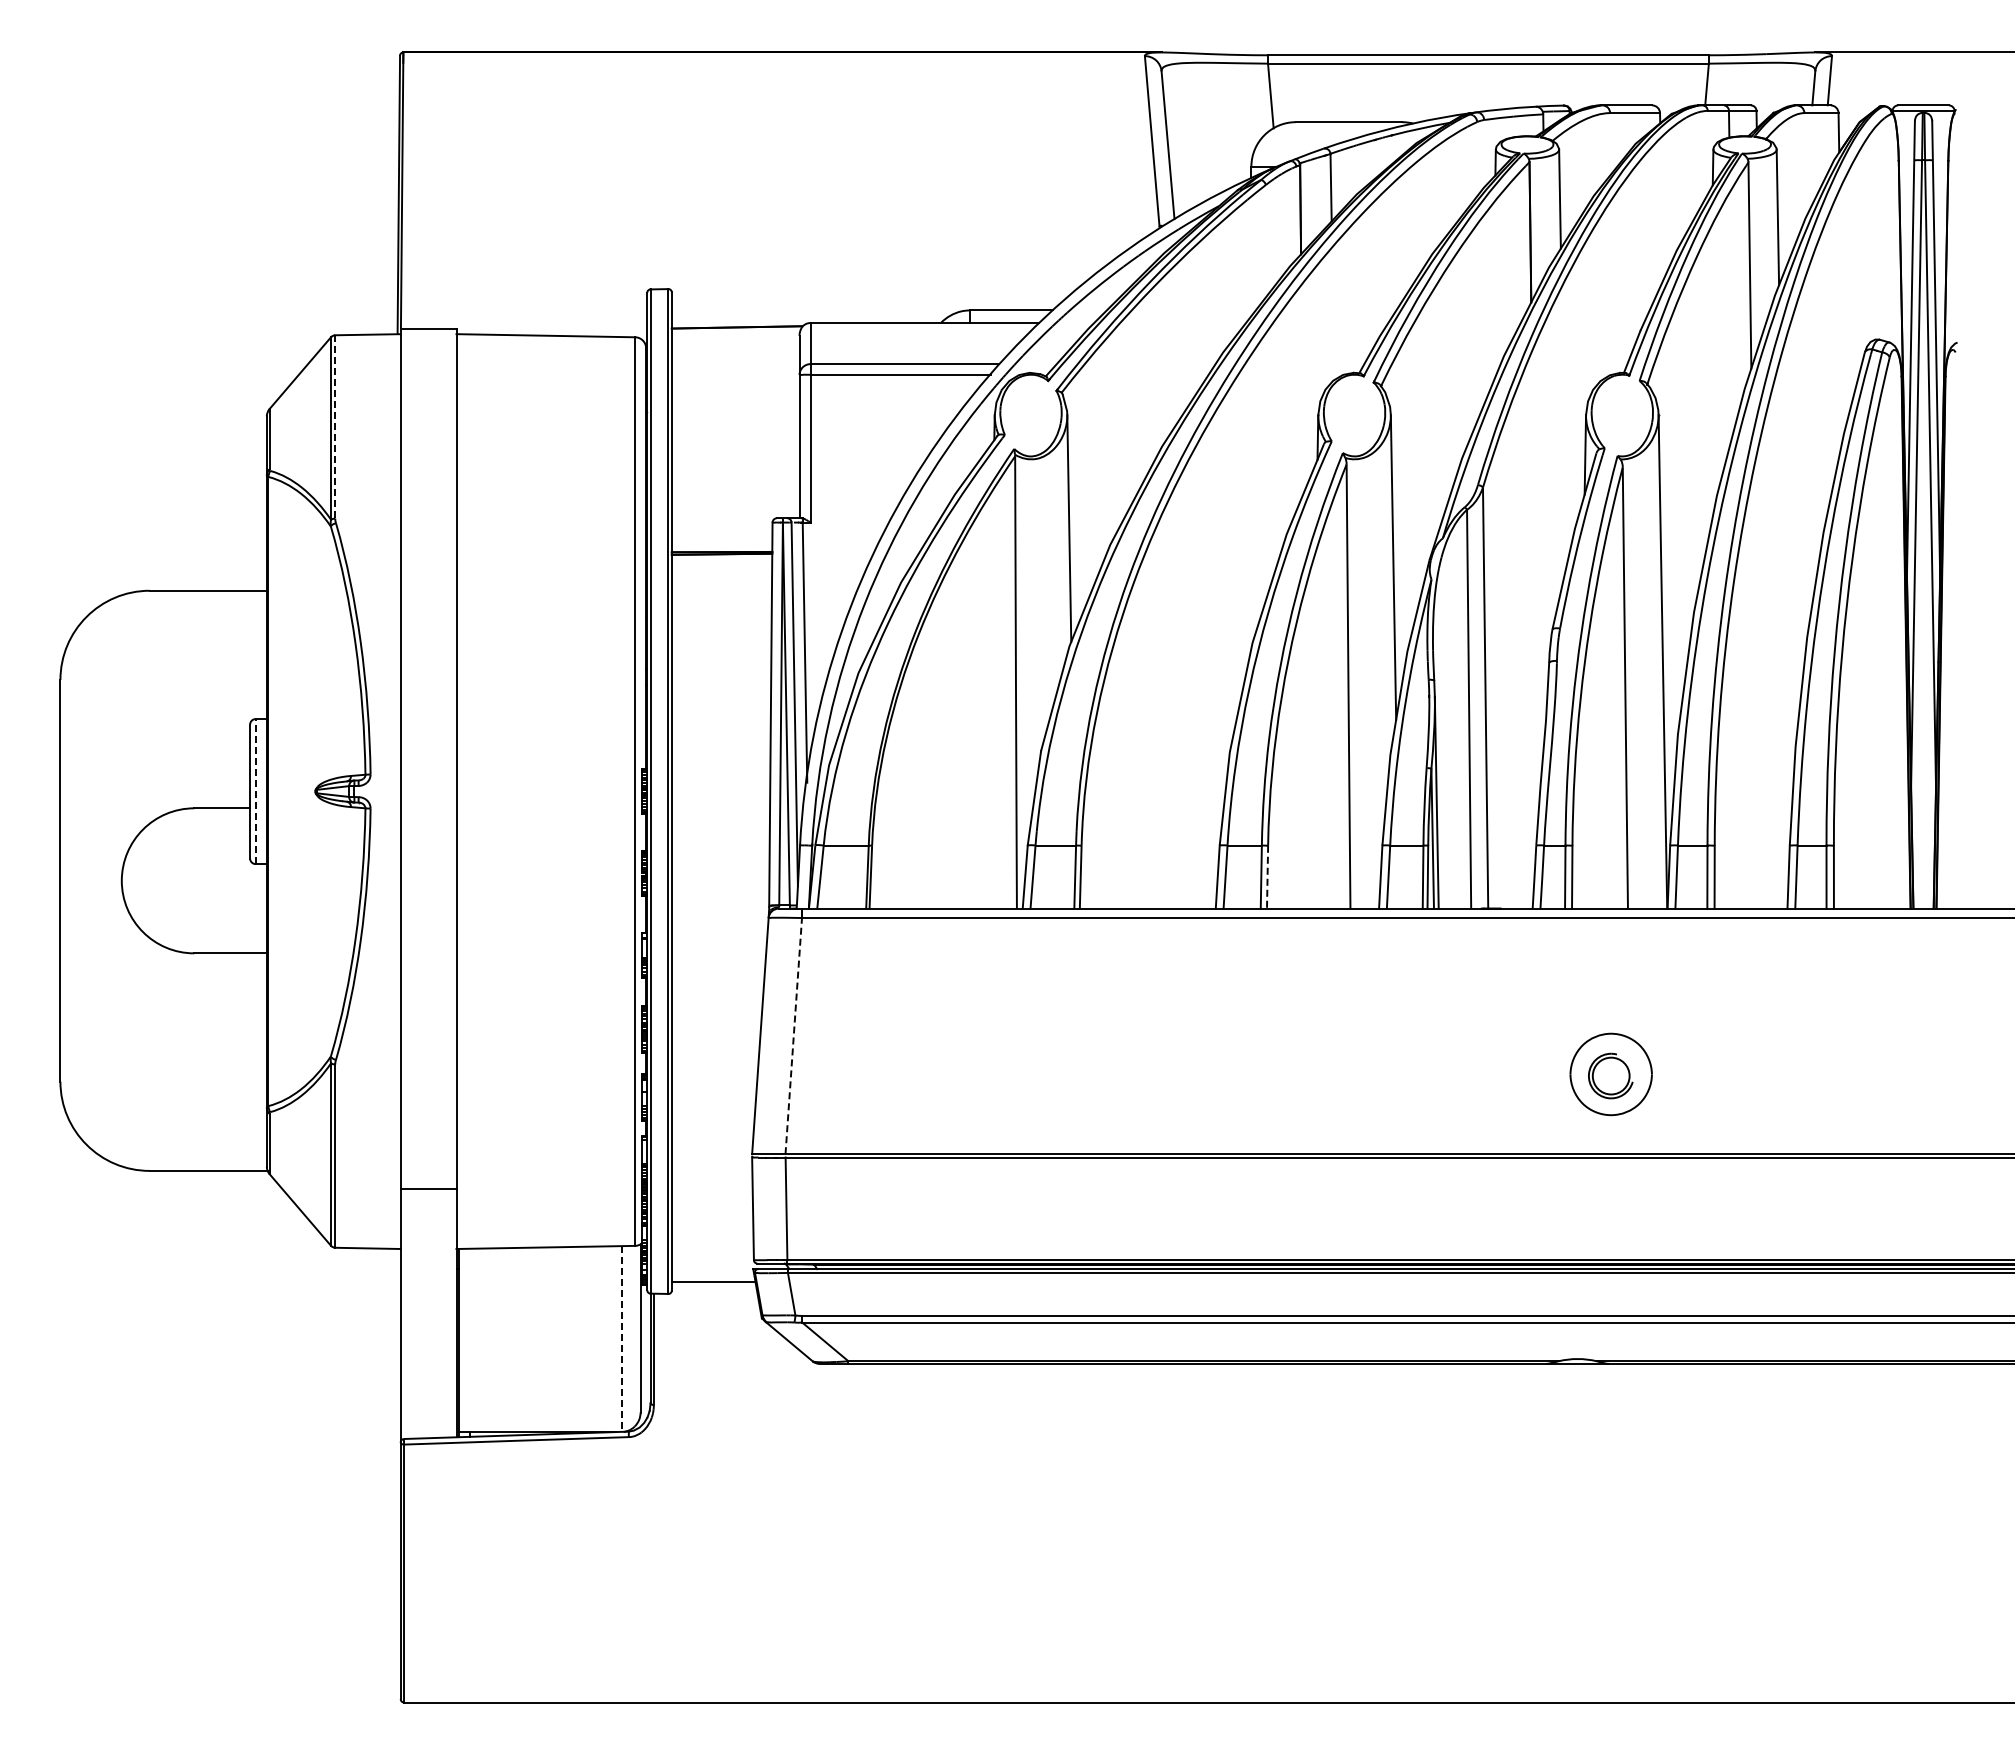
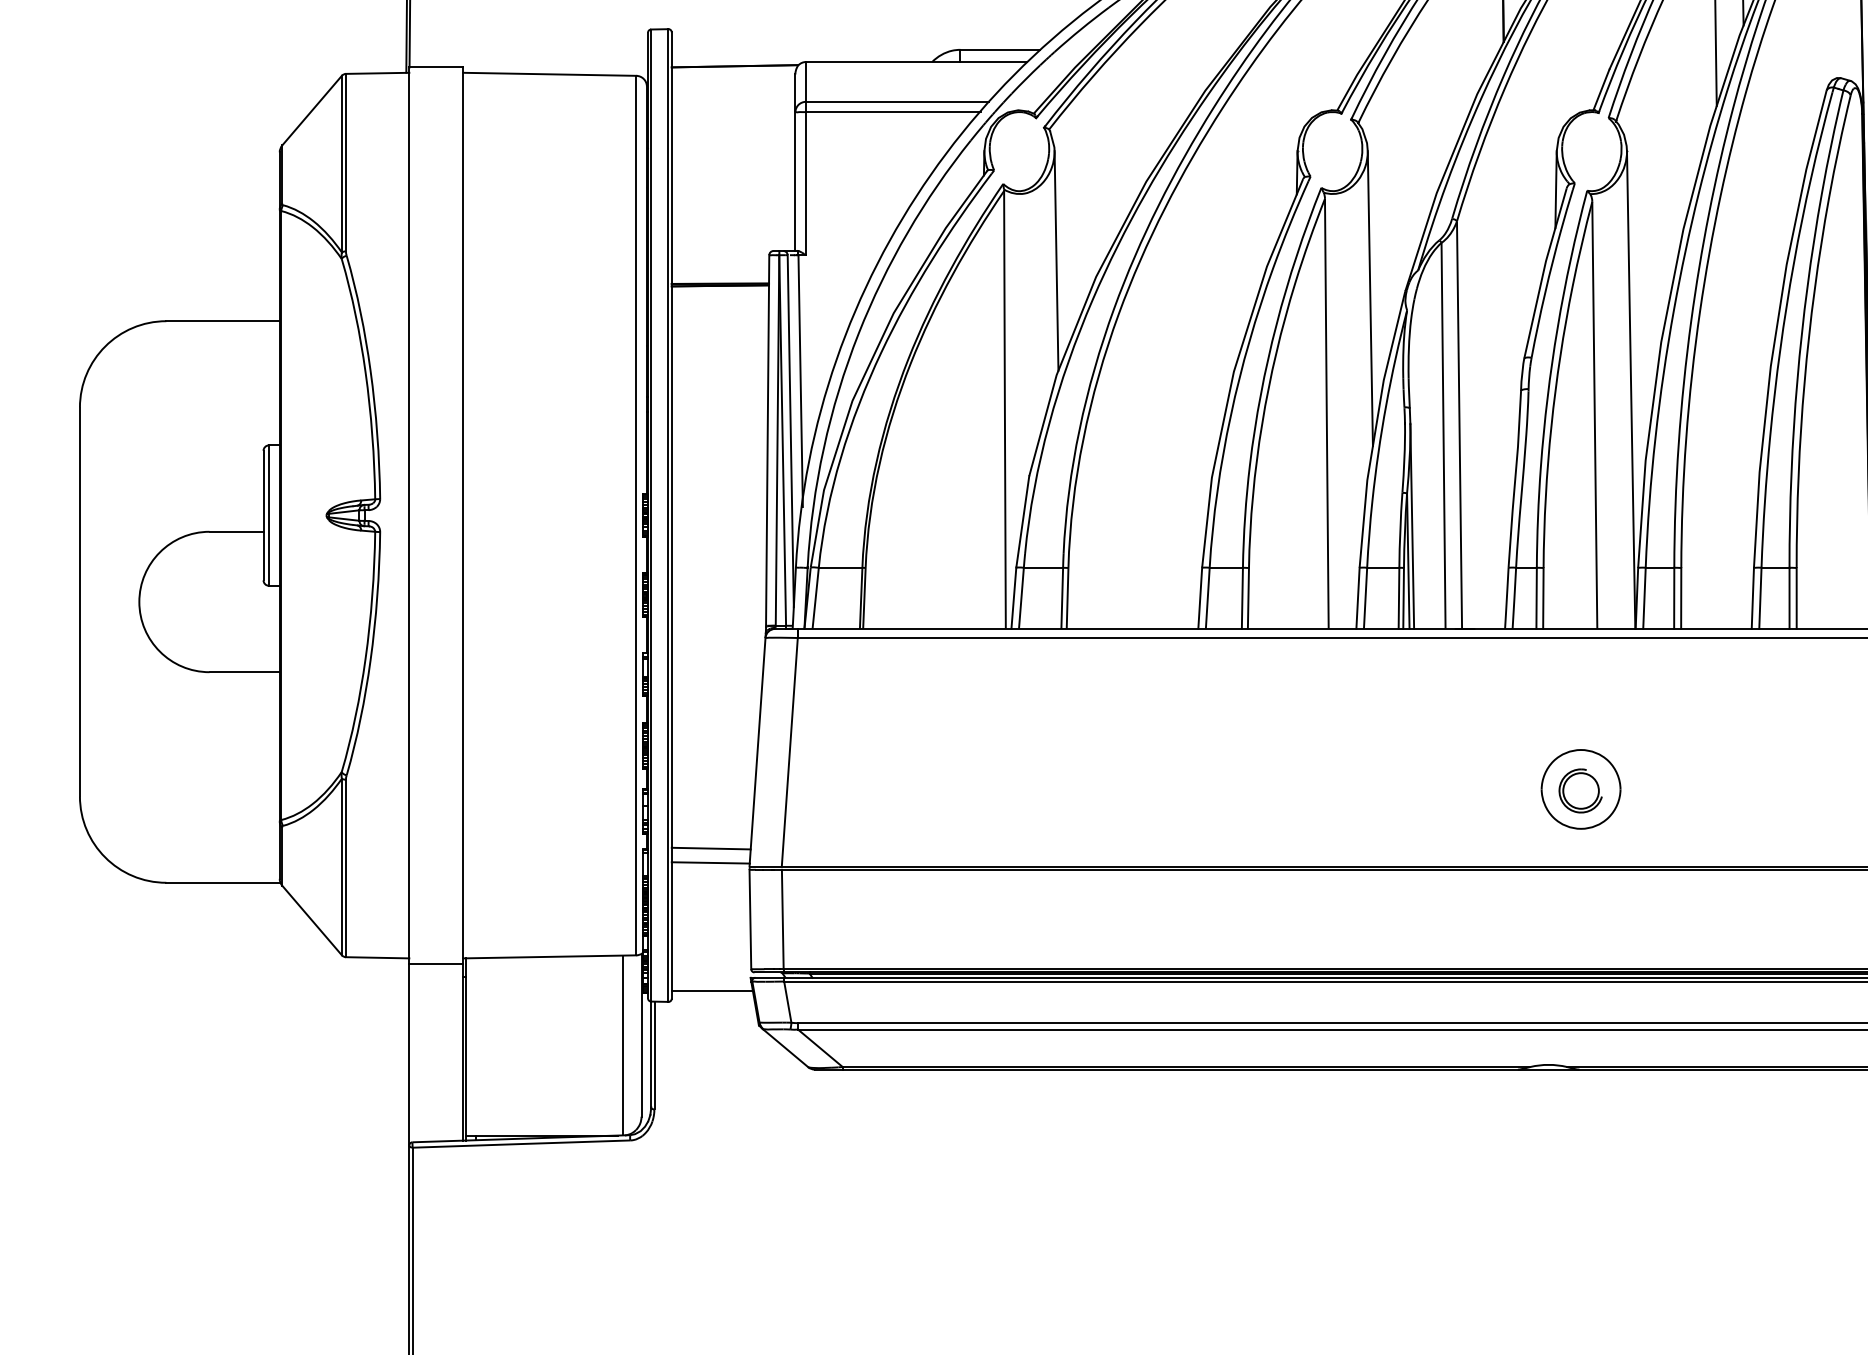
line: (335, 426) -> (346, 162), dashed -> solid
line: (255, 791) -> (268, 515), dashed -> solid
line: (1267, 877) -> (1248, 598), dashed -> solid
line: (793, 1035) -> (789, 751), dashed -> solid
line: (712, 1135) -> (711, 848), added
line: (711, 1150) -> (710, 863), added
line: (428, 1188) -> (436, 963), moved
line: (621, 1338) -> (623, 1045), dashed -> solid

